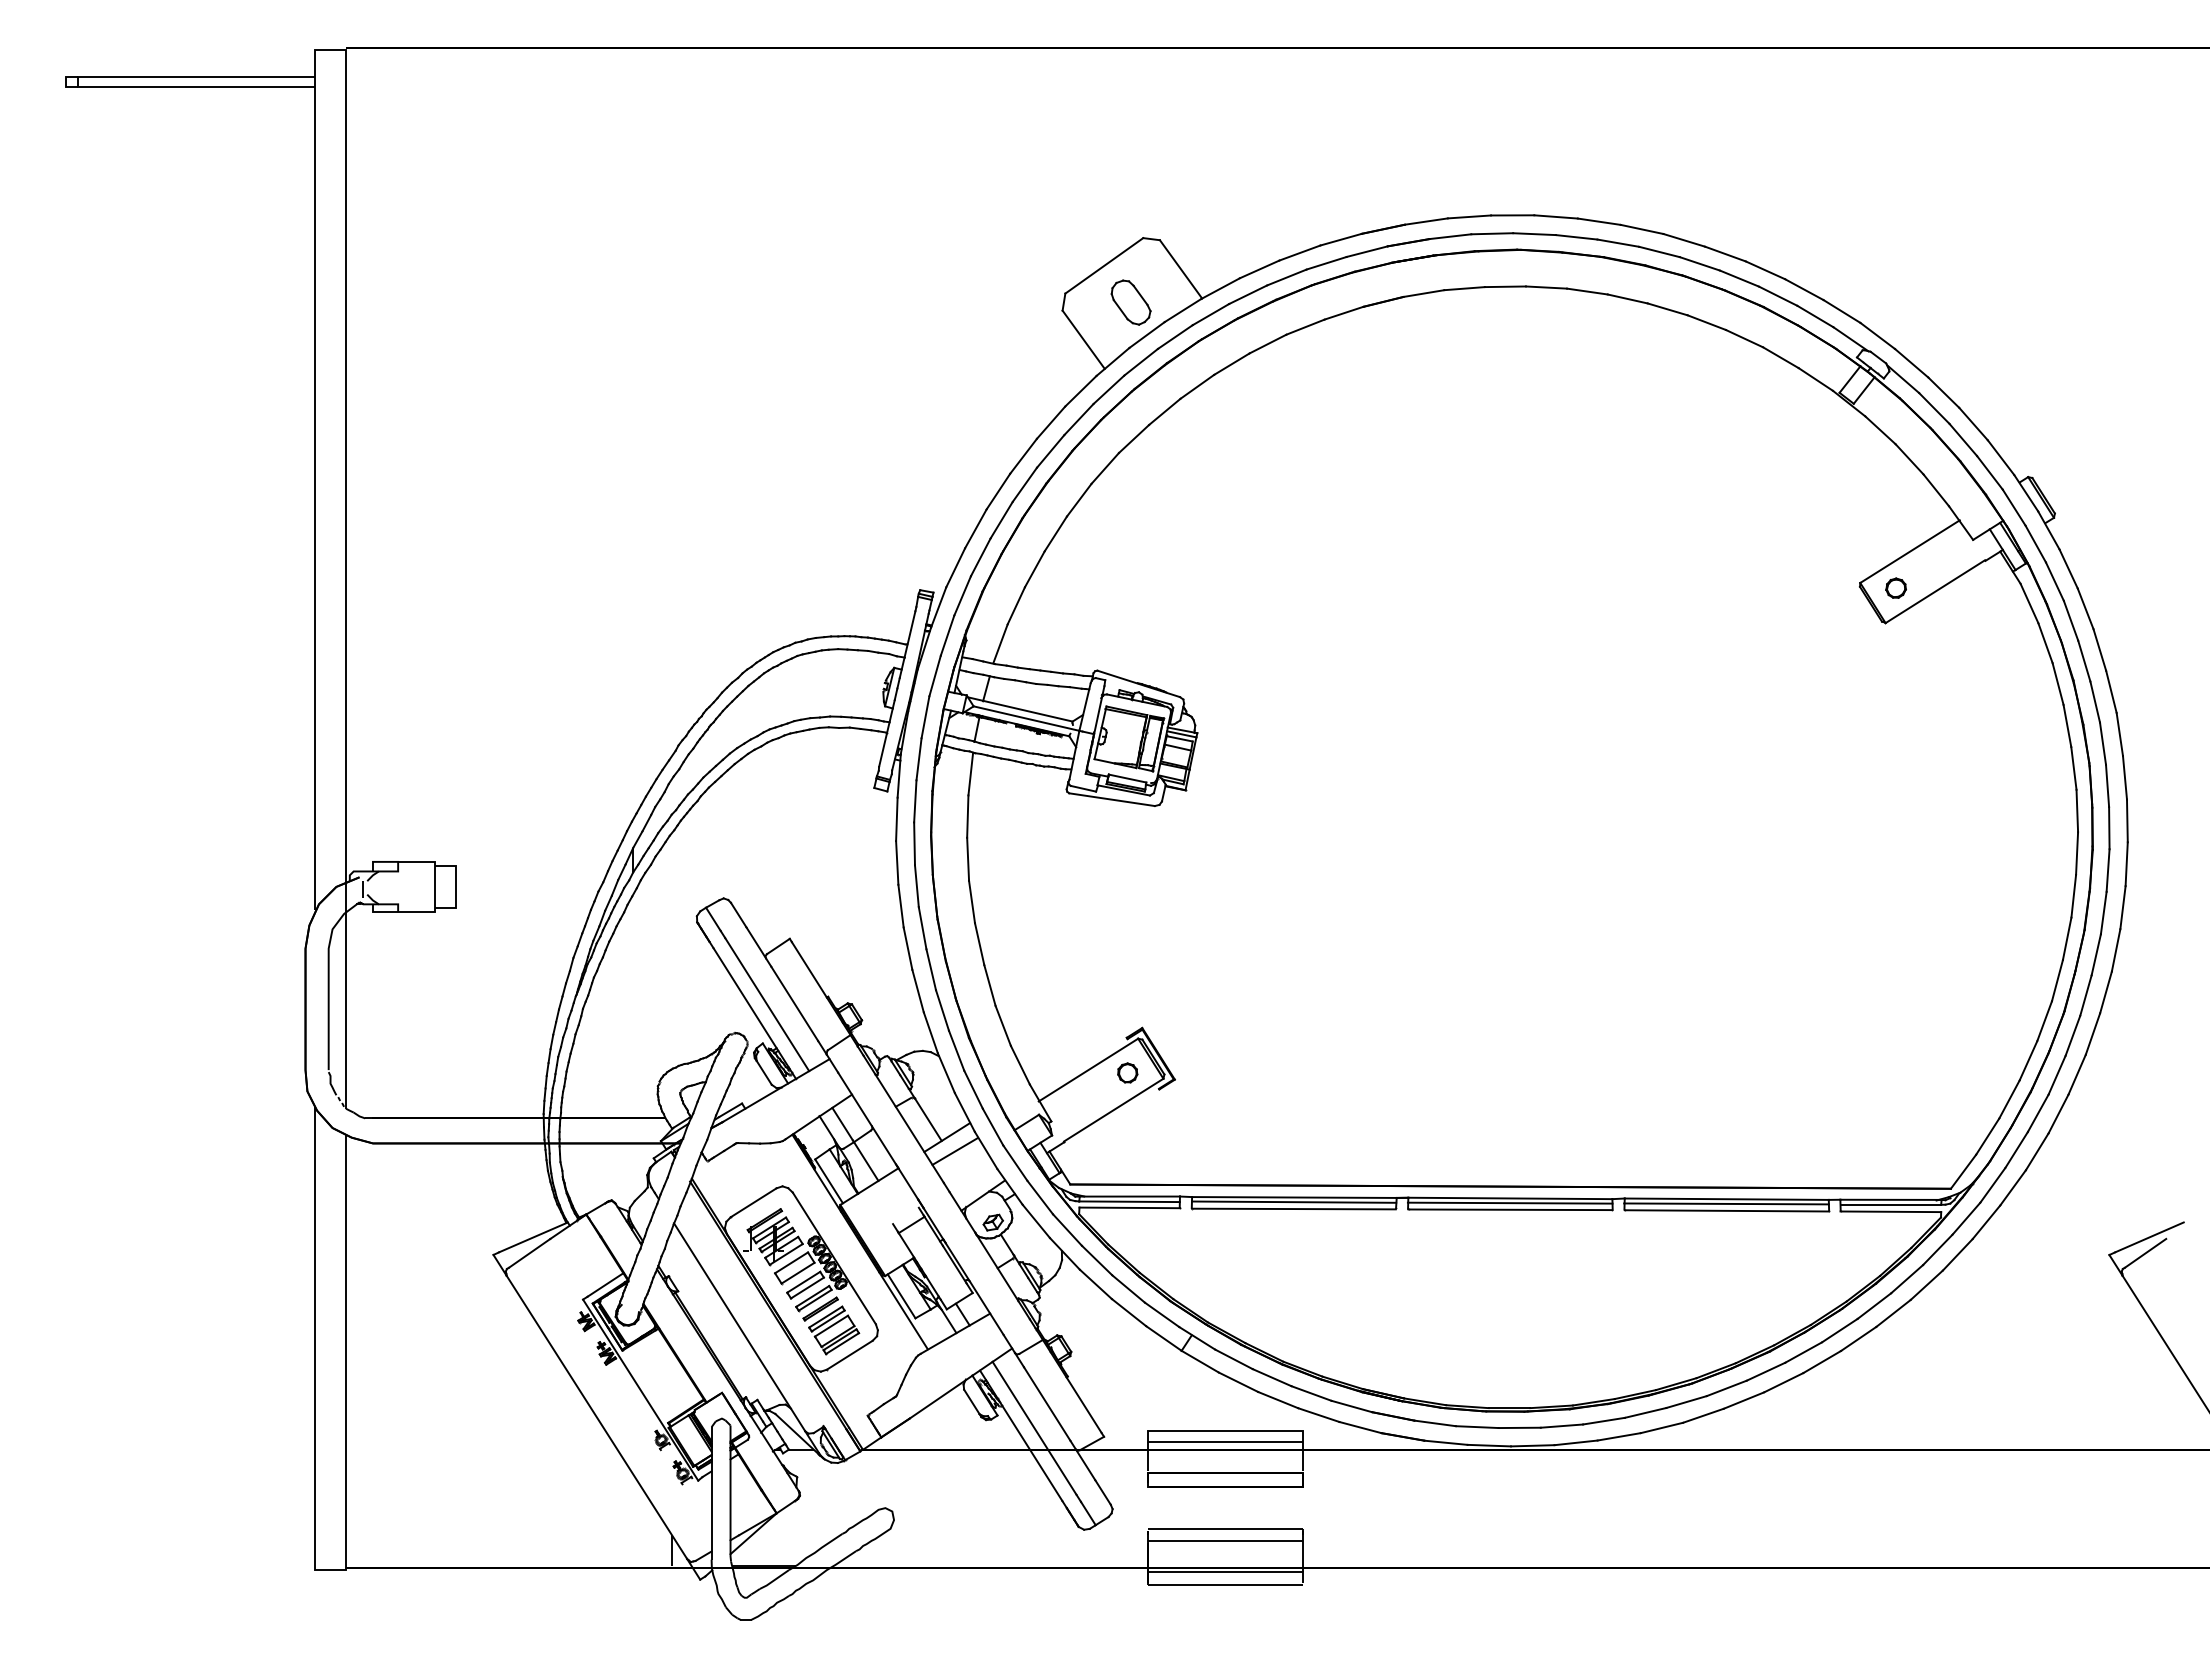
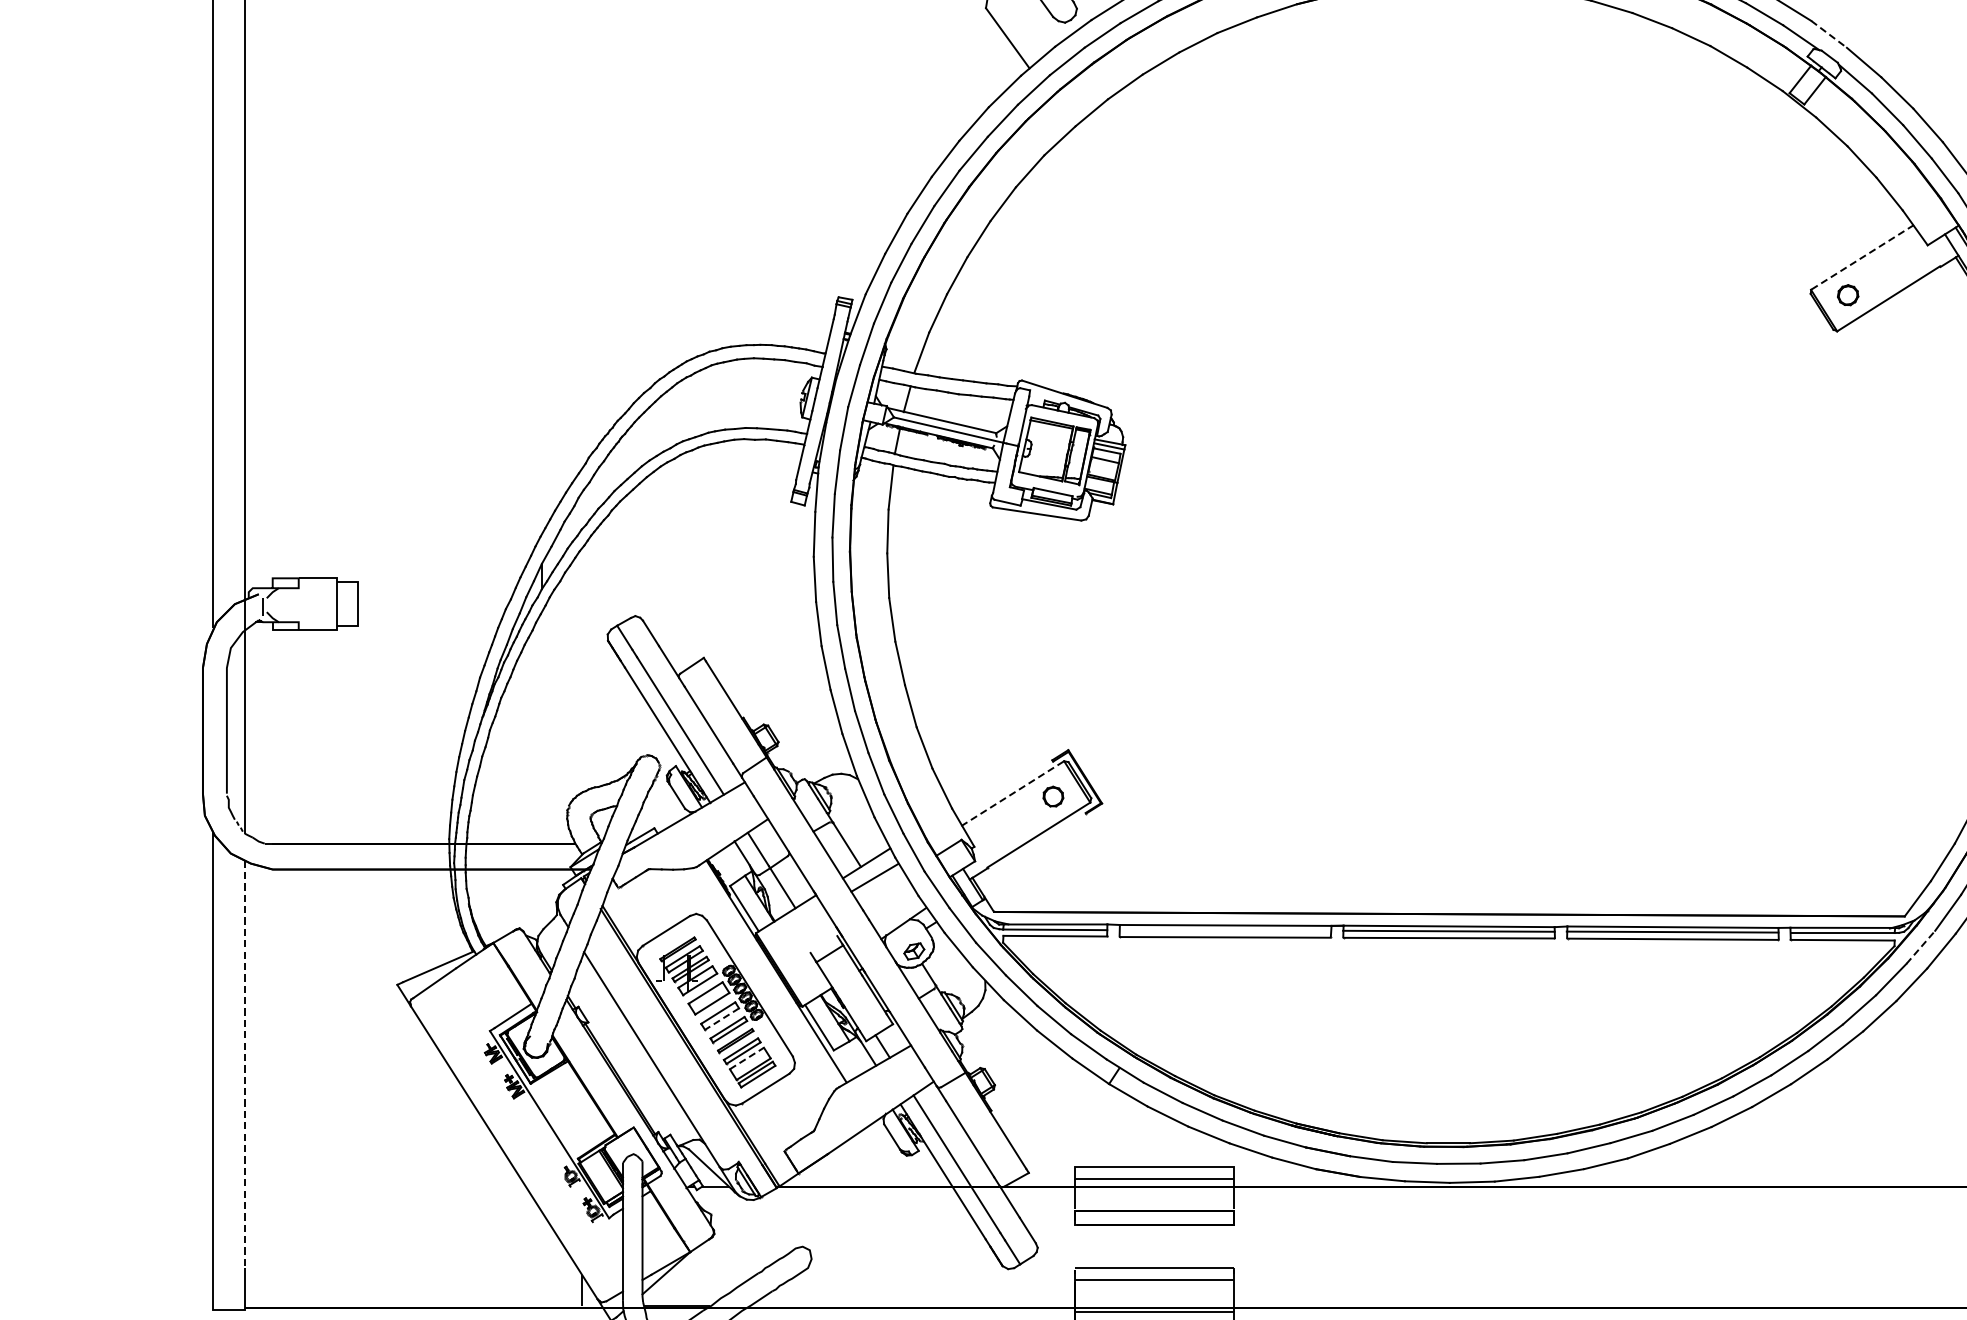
line: (1877, 335) -> (1828, 33), solid -> dashed
line: (1910, 551) -> (1862, 257), solid -> dashed
line: (1088, 1070) -> (1012, 794), solid -> dashed
line: (1294, 1201) -> (1225, 929), removed
line: (1966, 1218) -> (1920, 947), solid -> dashed
line: (807, 1288) -> (722, 1019), solid -> dashed
line: (831, 1325) -> (746, 1057), solid -> dashed
line: (345, 1332) -> (244, 1065), solid -> dashed

